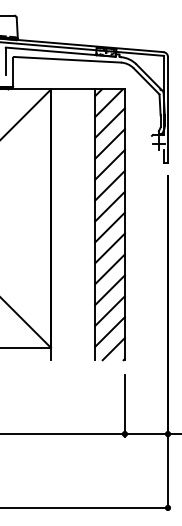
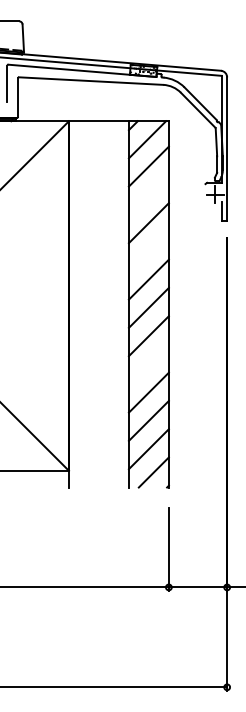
line: (109, 143) -> (148, 194), removed
line: (109, 185) -> (148, 251), removed
line: (109, 269) -> (148, 364), removed

